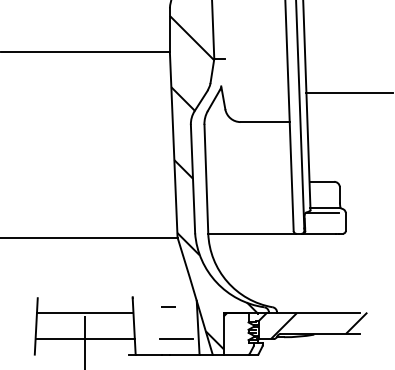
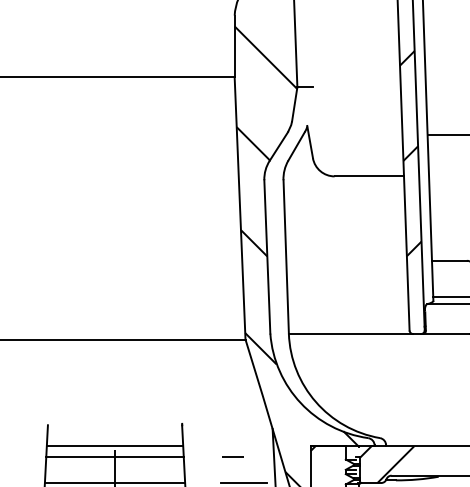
hatch: (294, 105) -> (410, 152), added
line: (168, 306) -> (232, 456), moved
line: (84, 320) -> (113, 456), added

